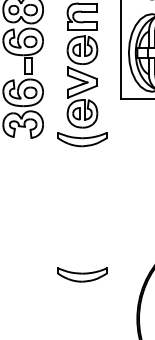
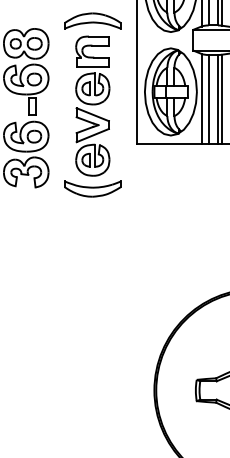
part: (82, 274) -> (92, 340), removed

